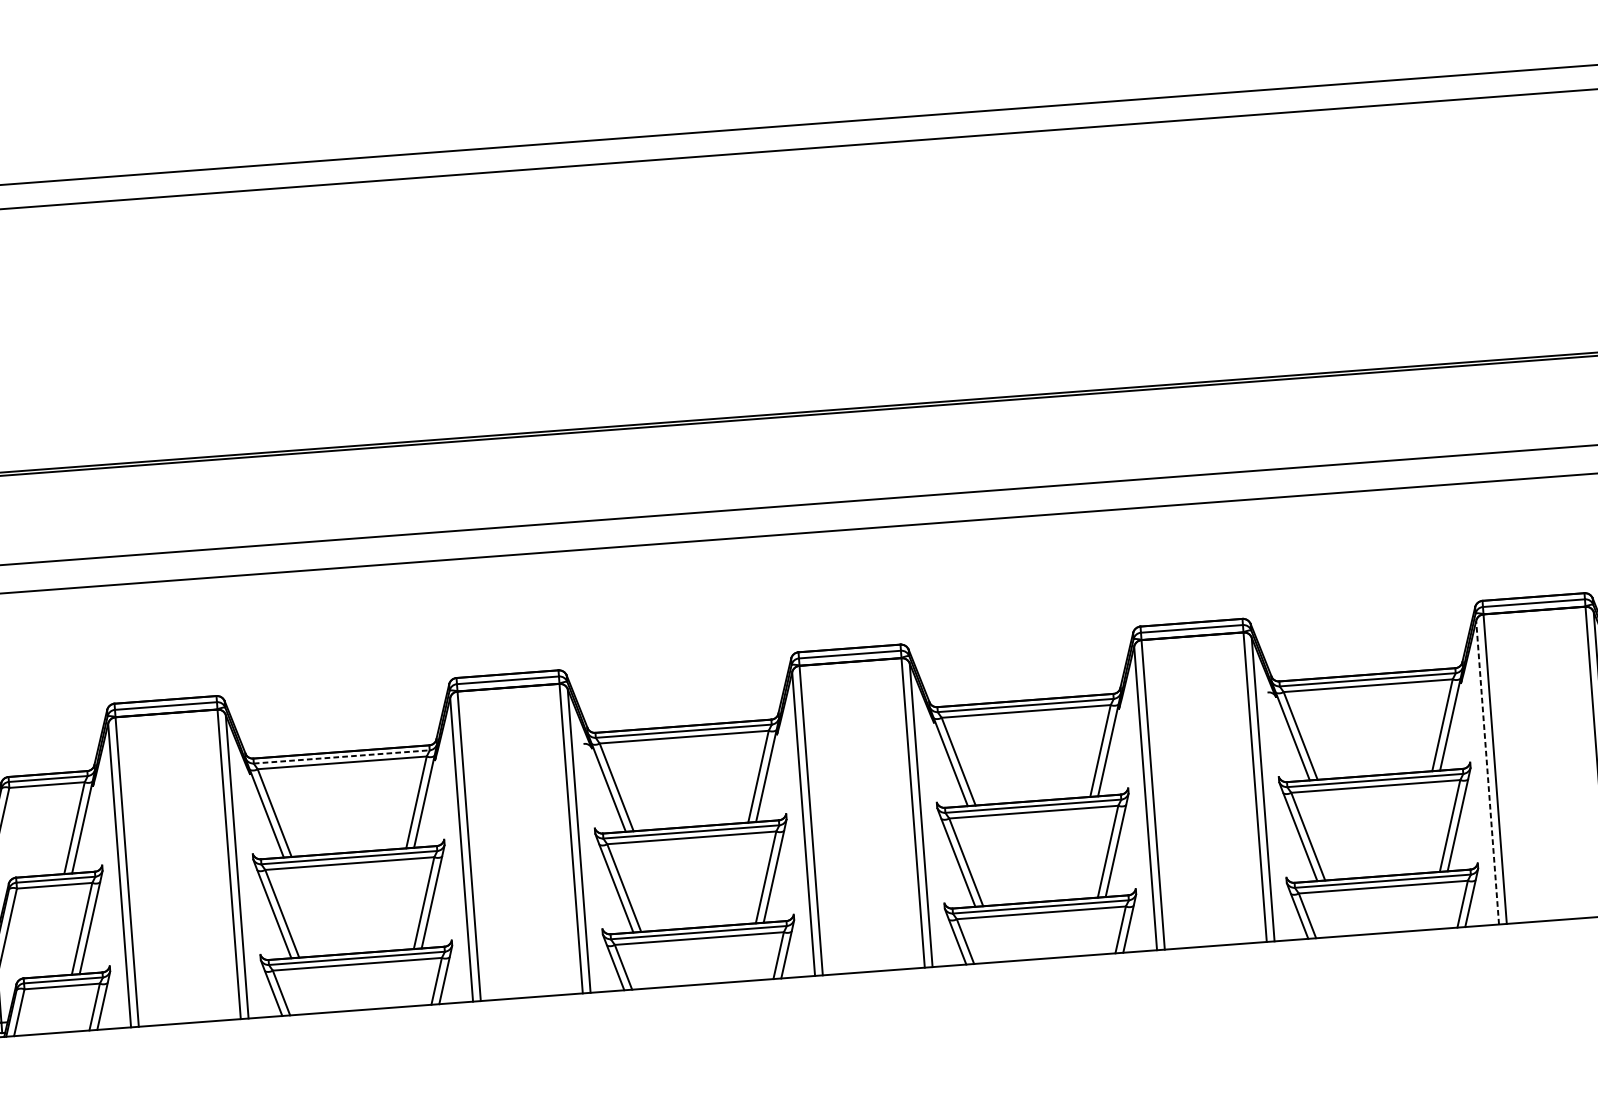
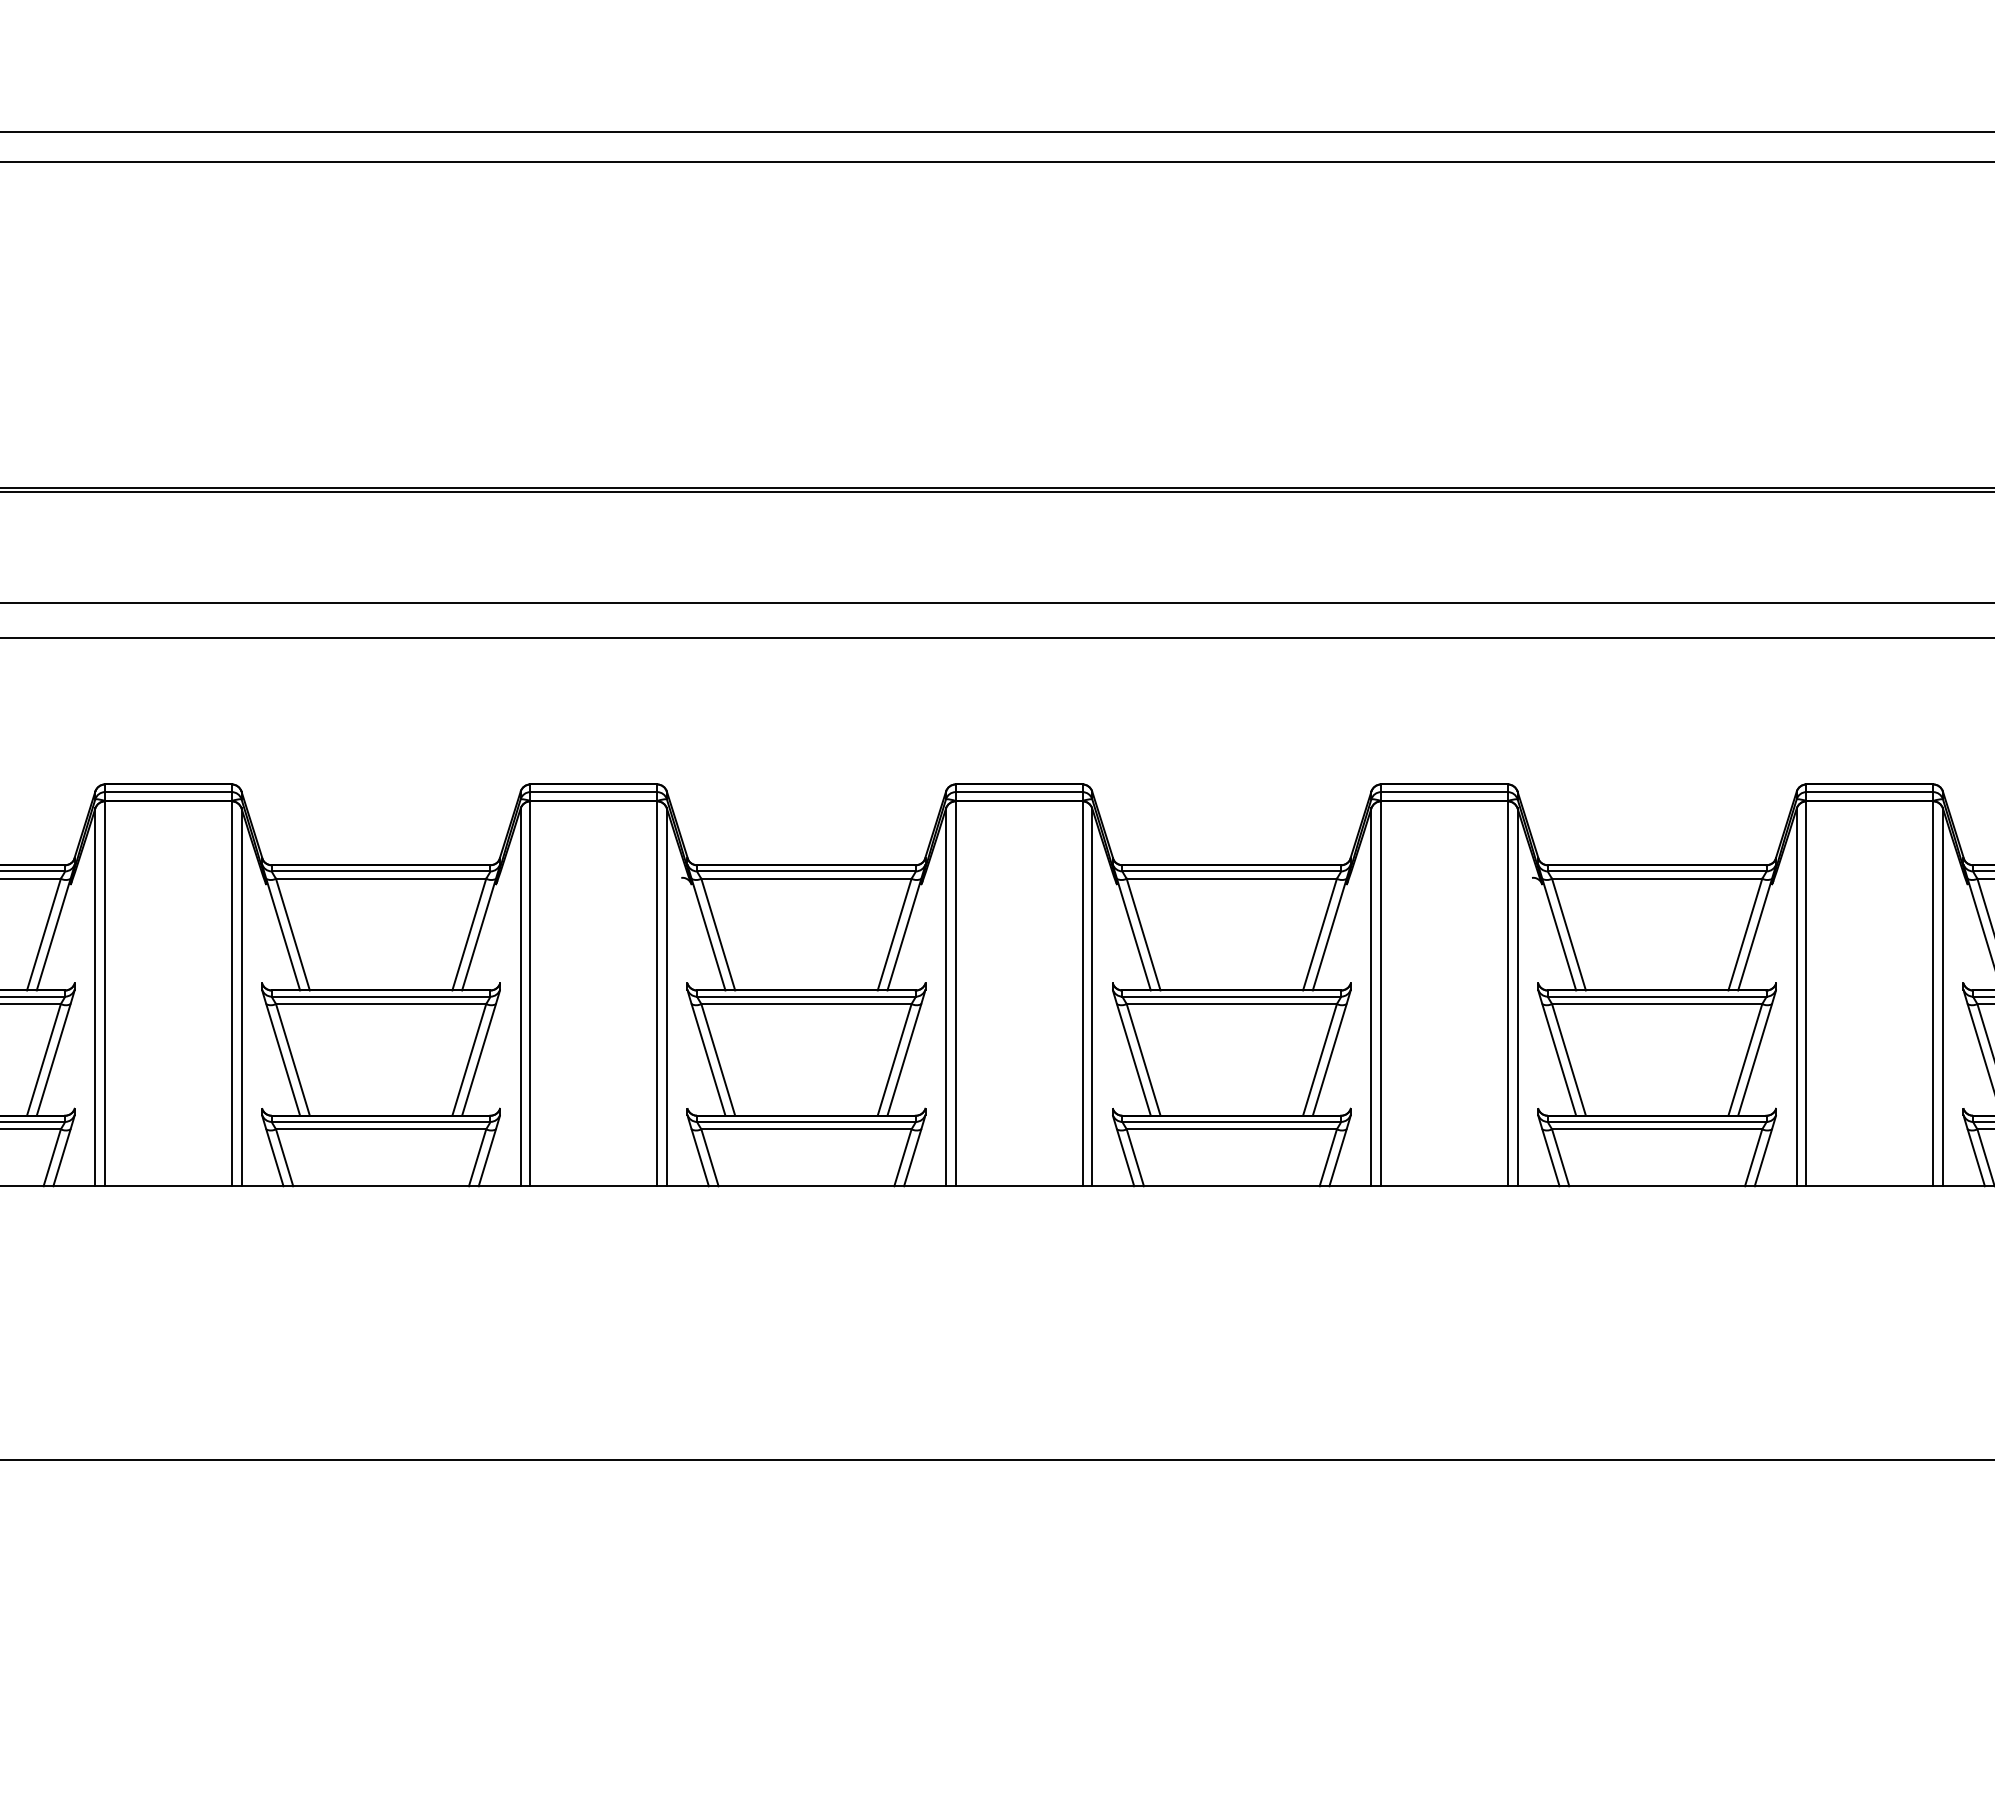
line: (342, 756) -> (381, 871), dashed -> solid
line: (1487, 772) -> (1796, 997), dashed -> solid

